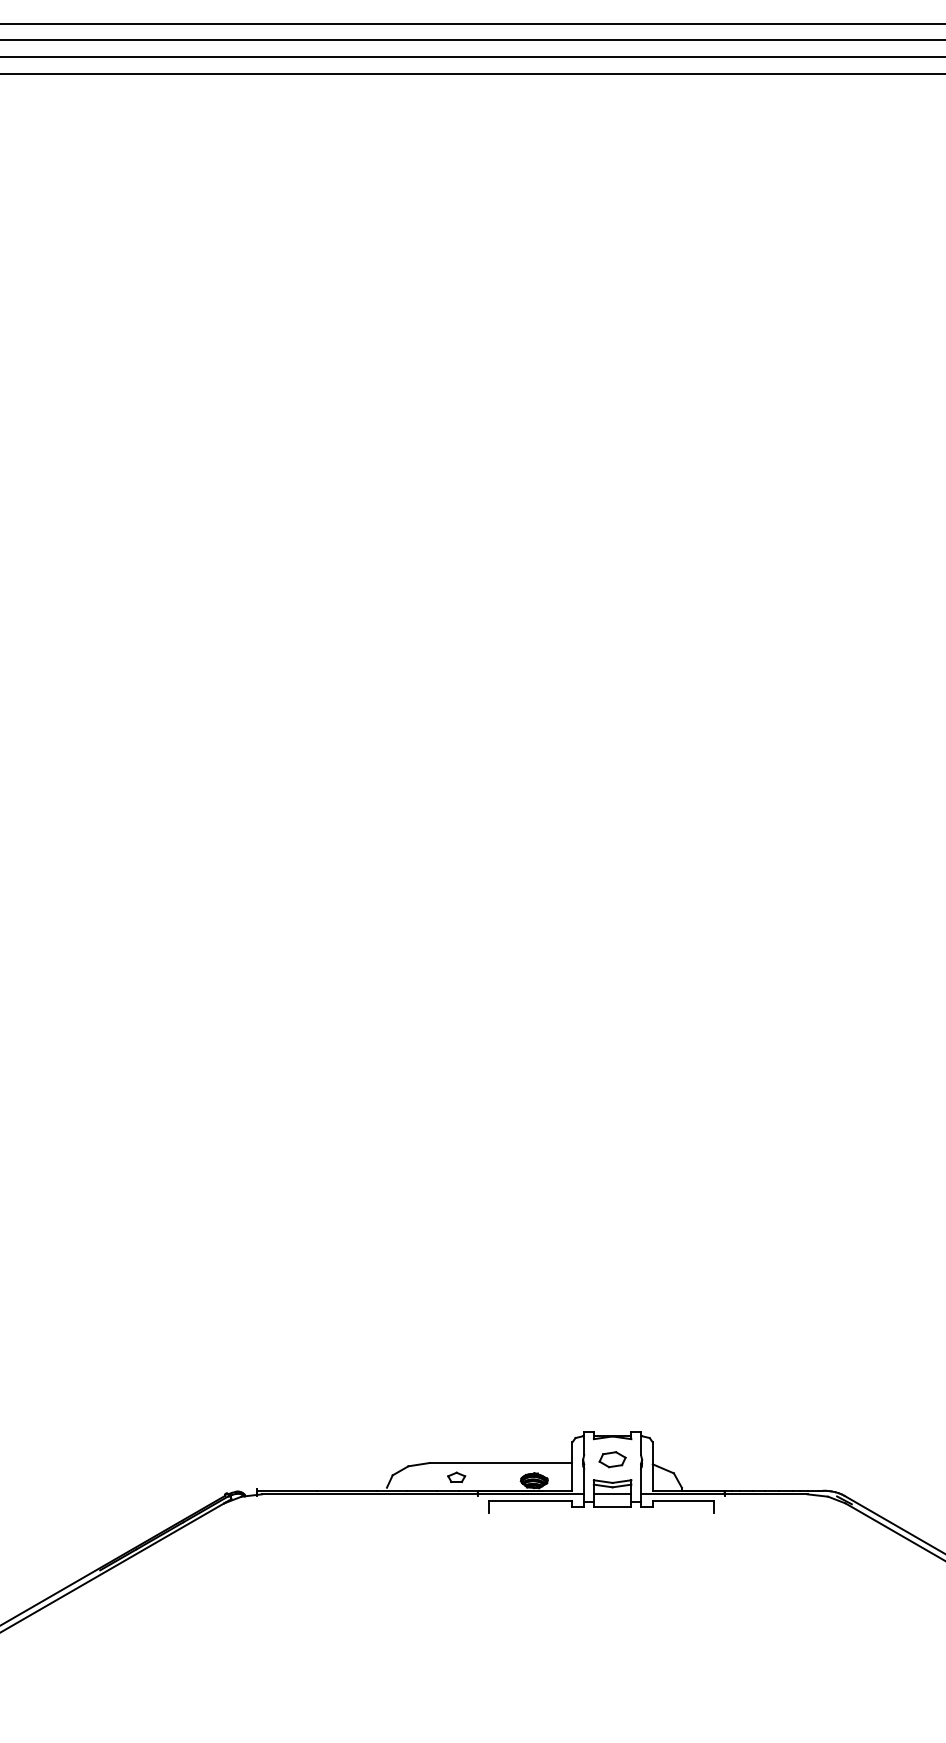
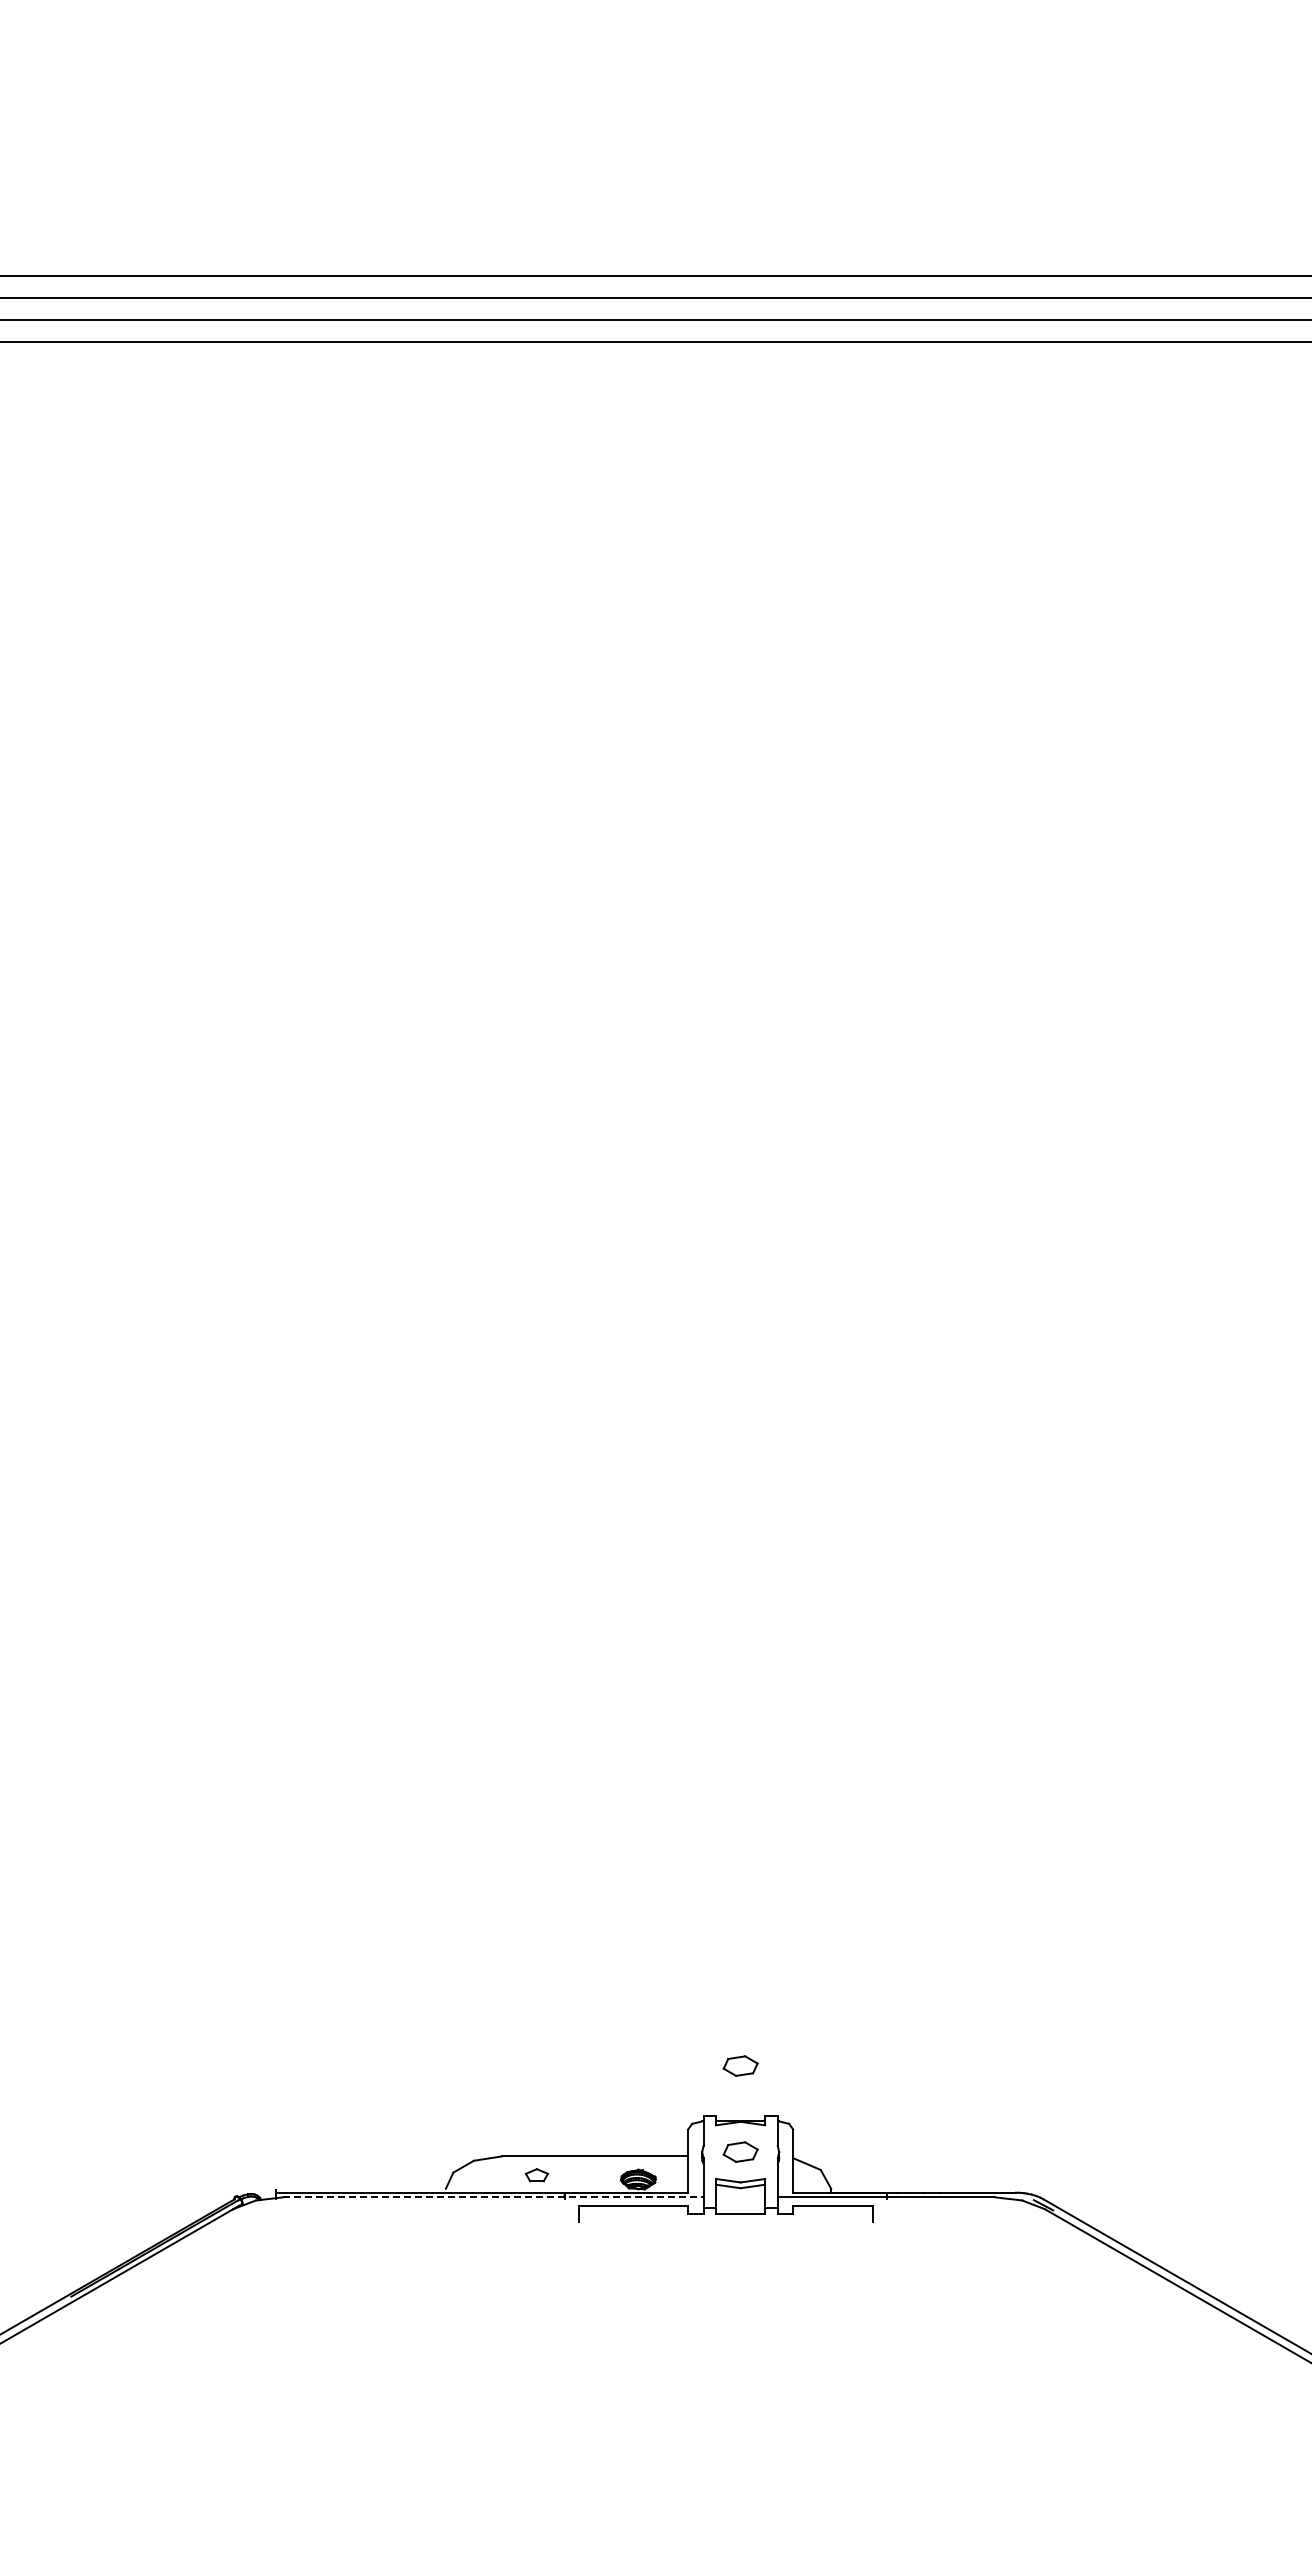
part: (612, 1393) -> (740, 2065), added
line: (423, 1494) -> (493, 2197), solid -> dashed
line: (612, 1494) -> (740, 2197), removed

